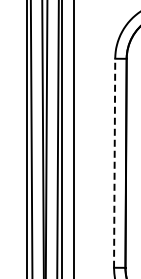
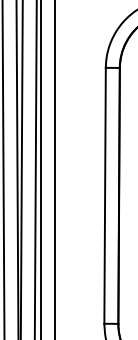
line: (114, 163) -> (104, 196), dashed -> solid

